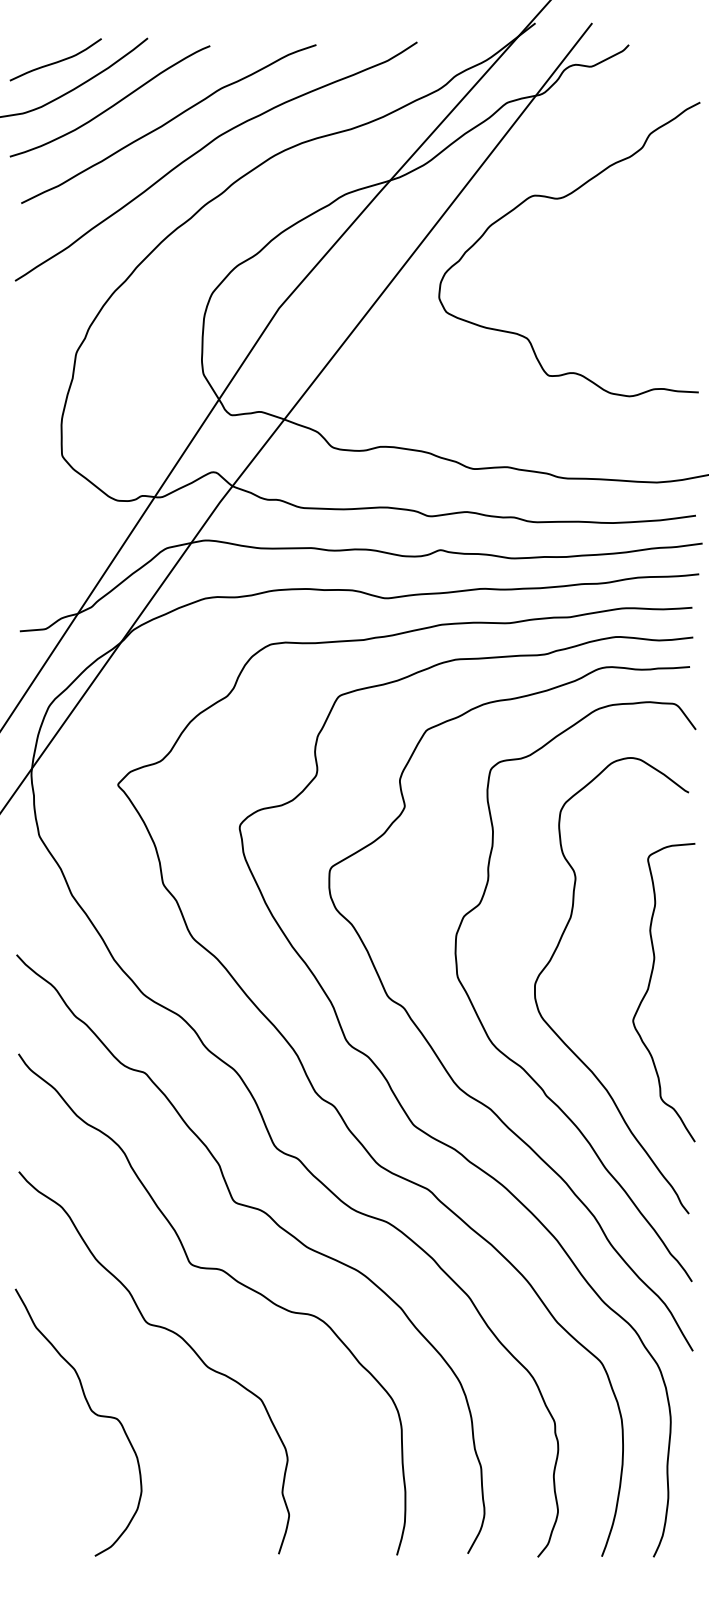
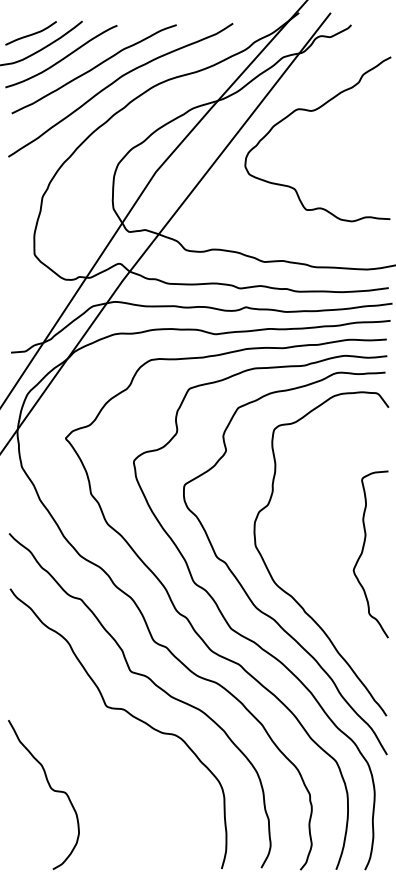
curve: (554, 956) -> (309, 534), removed
curve: (169, 1332) -> (94, 744), removed

